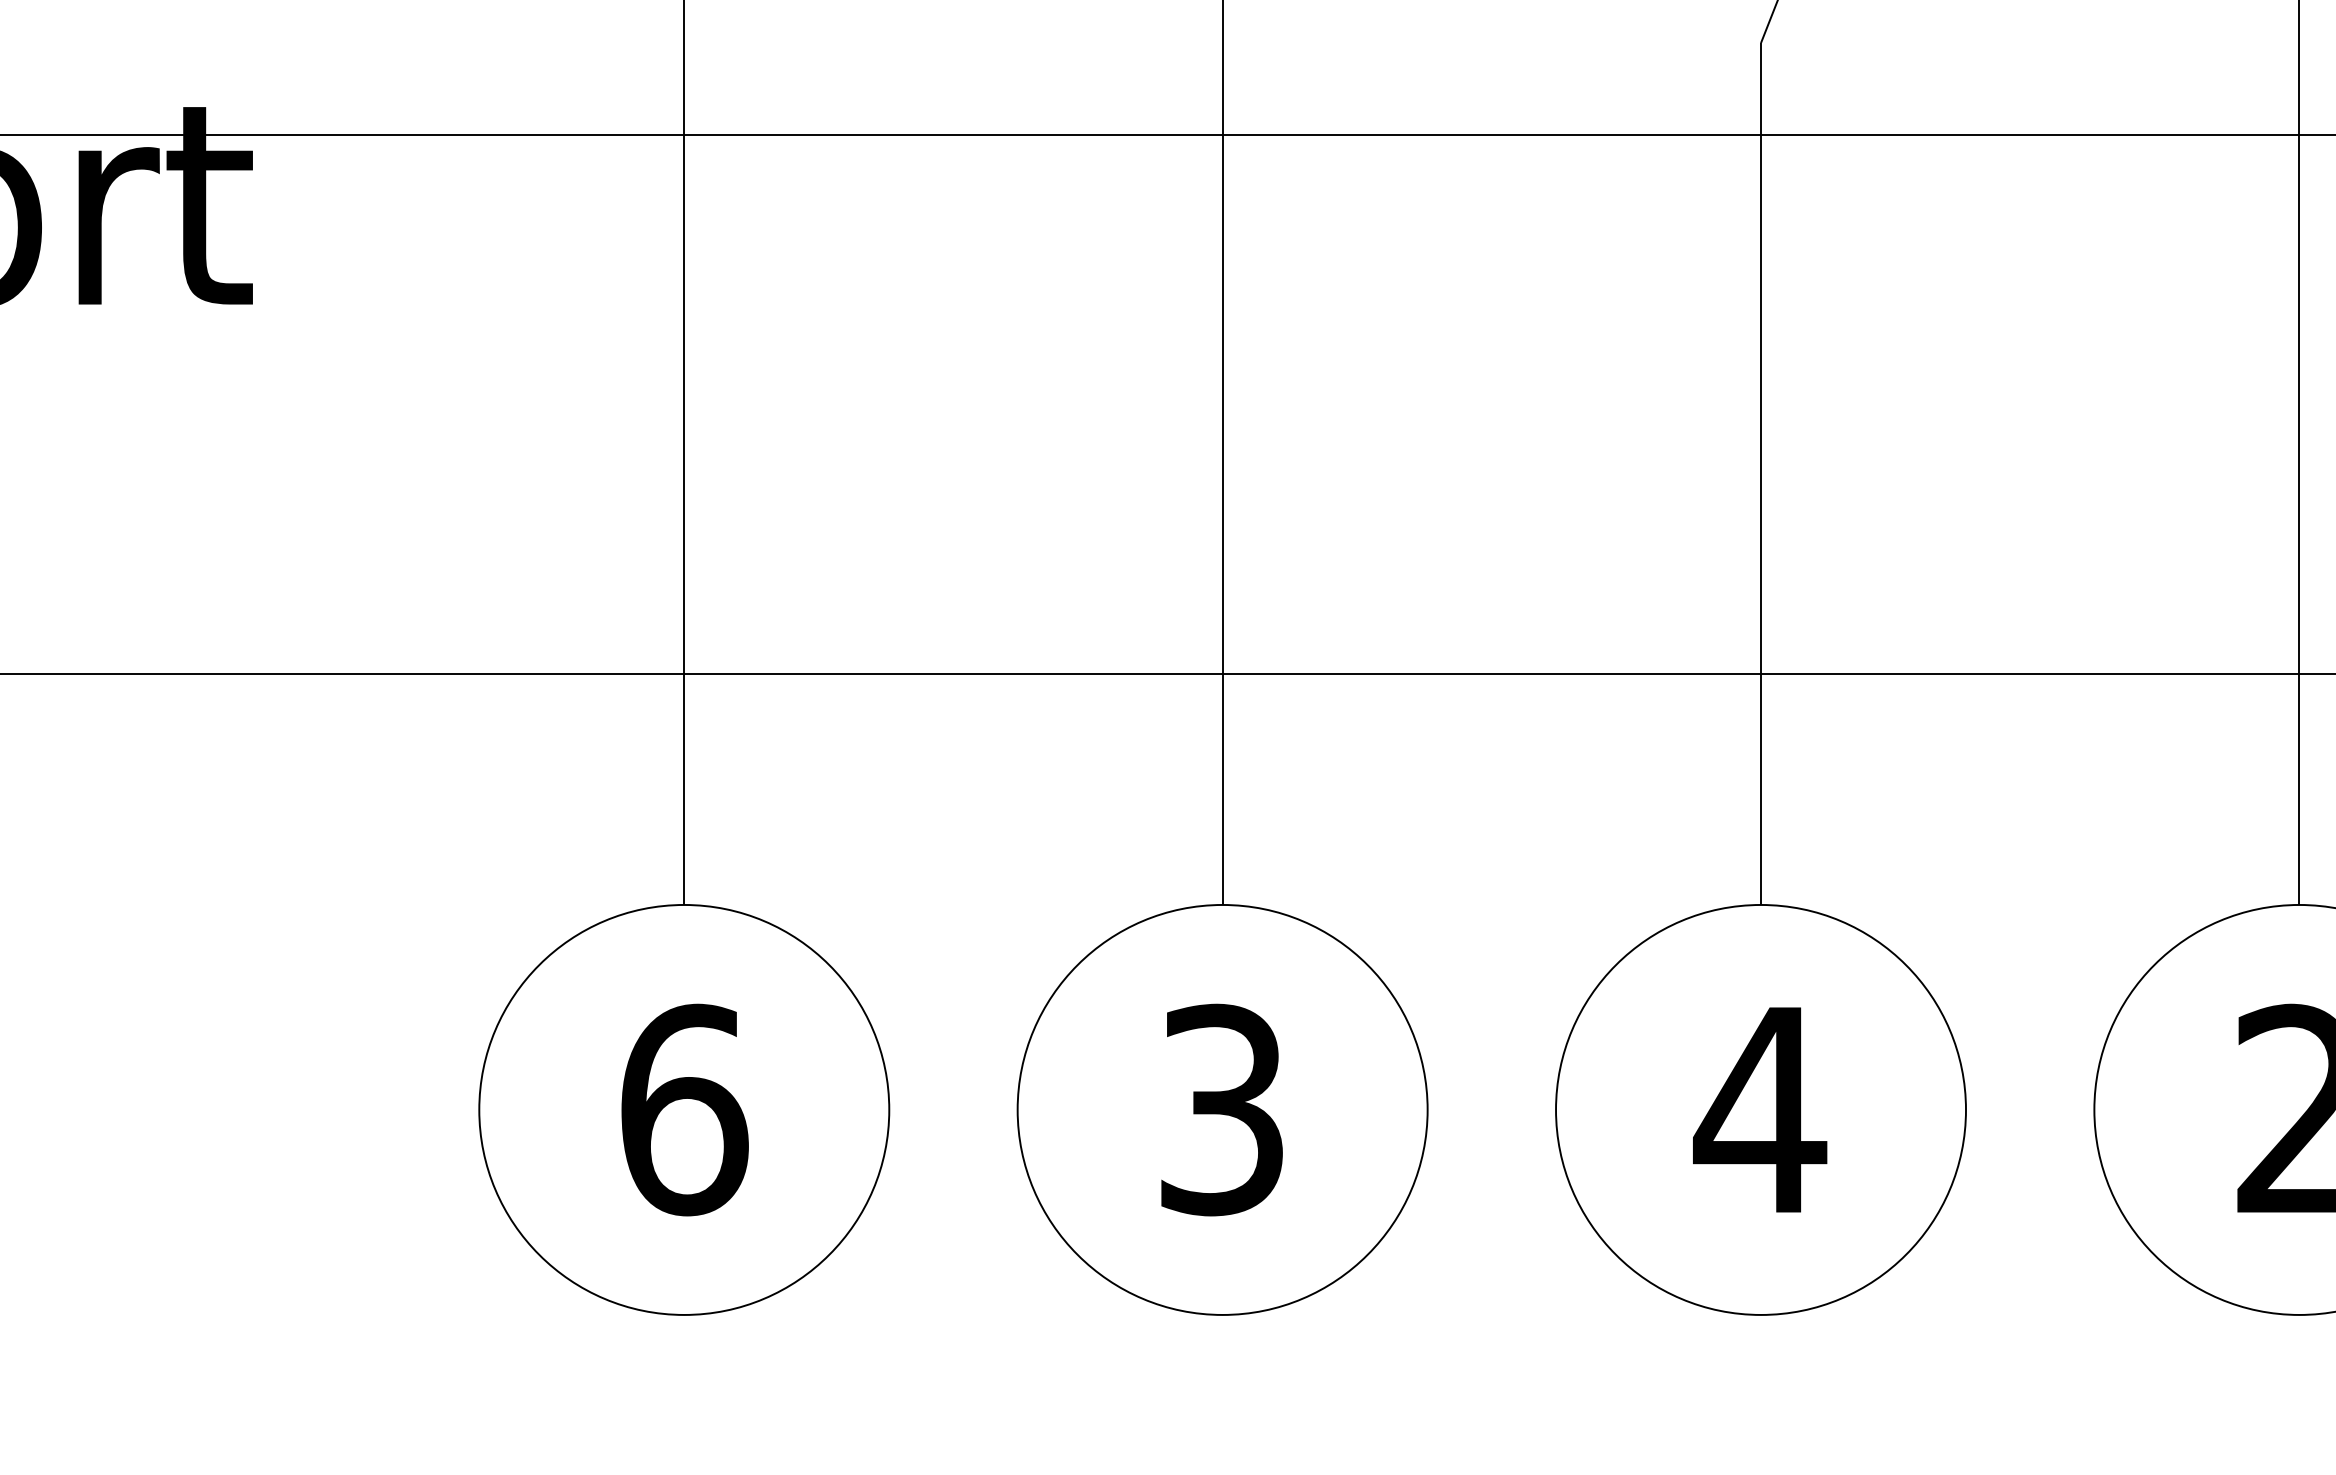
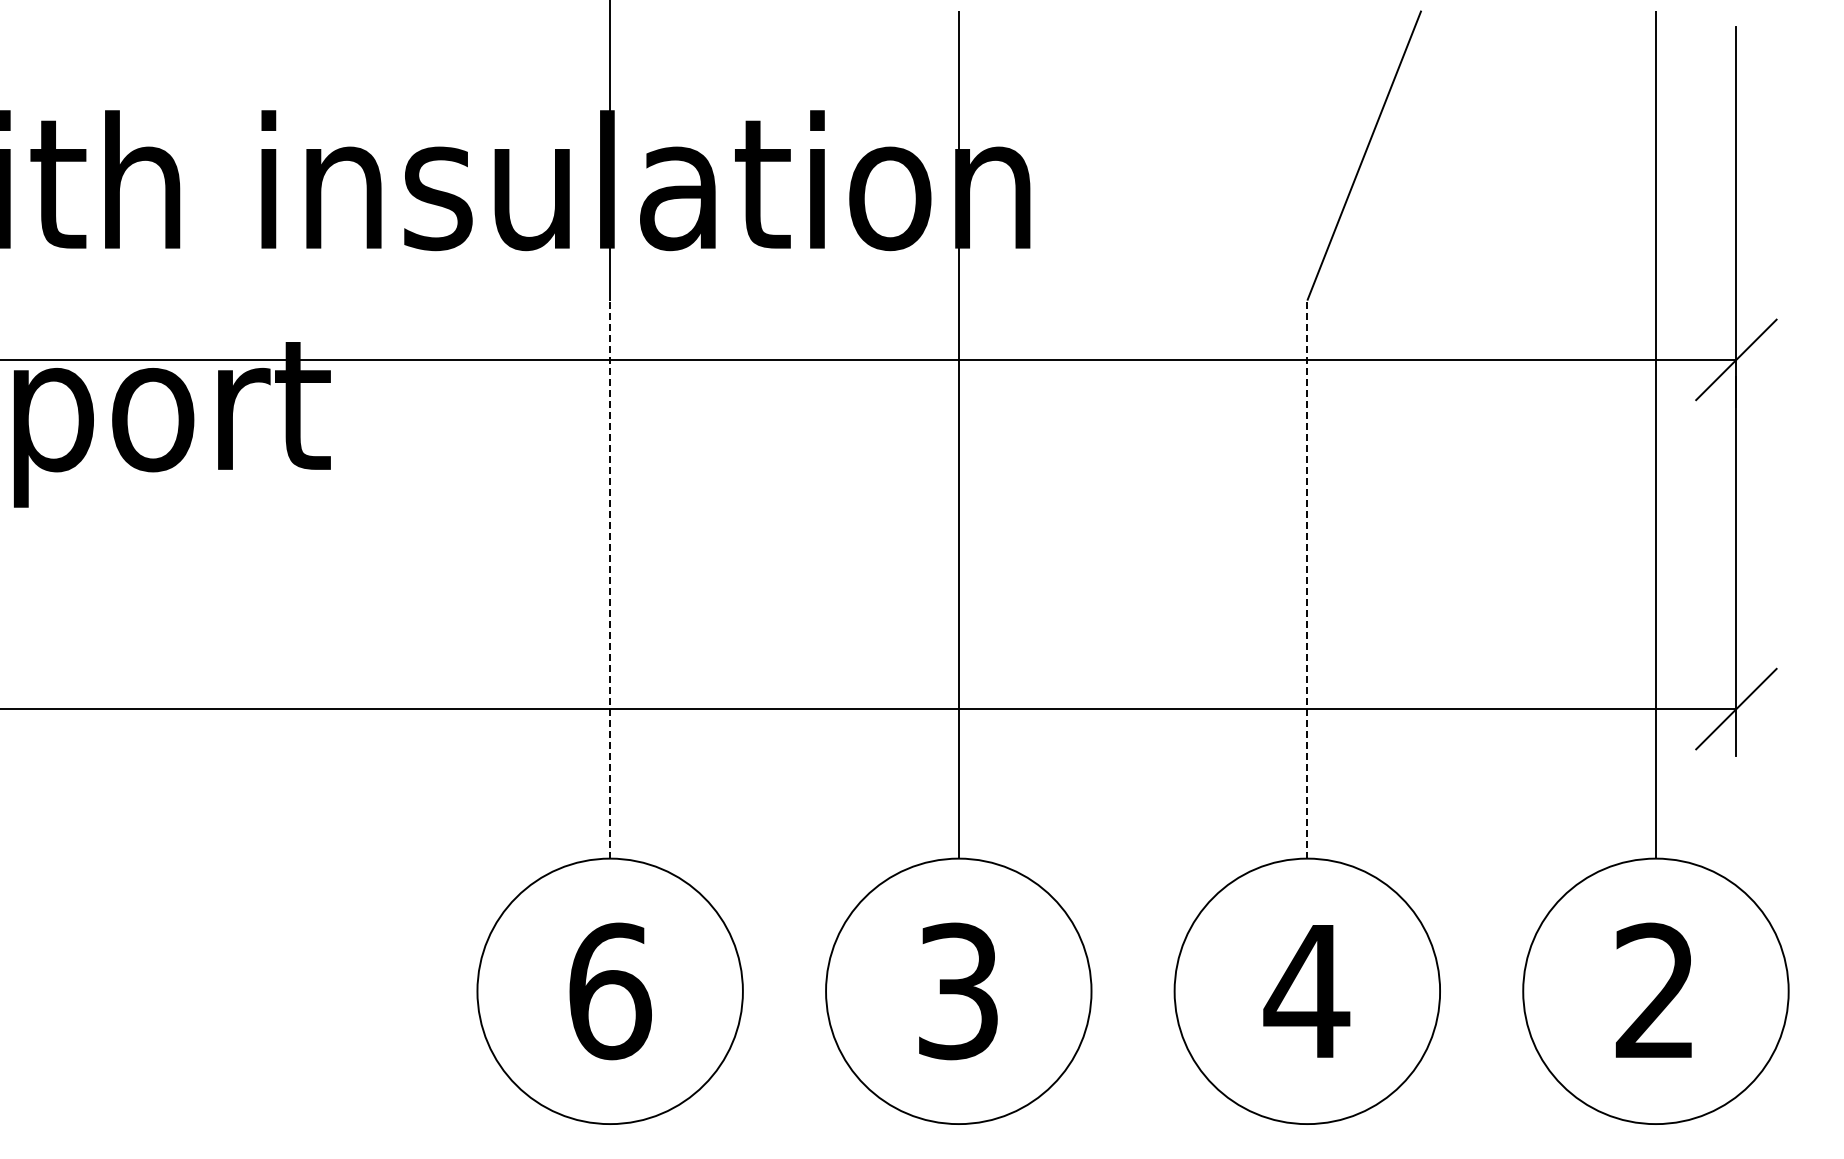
line: (684, 473) -> (610, 579), solid -> dashed
line: (1761, 473) -> (1307, 579), solid -> dashed

